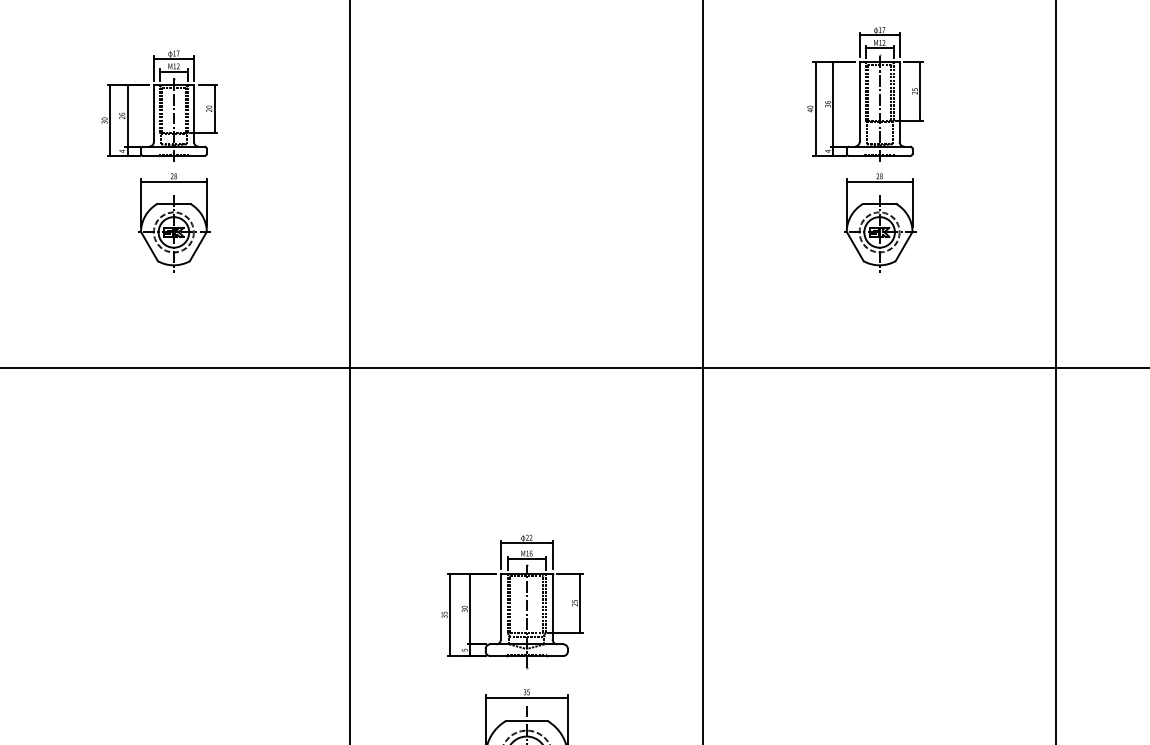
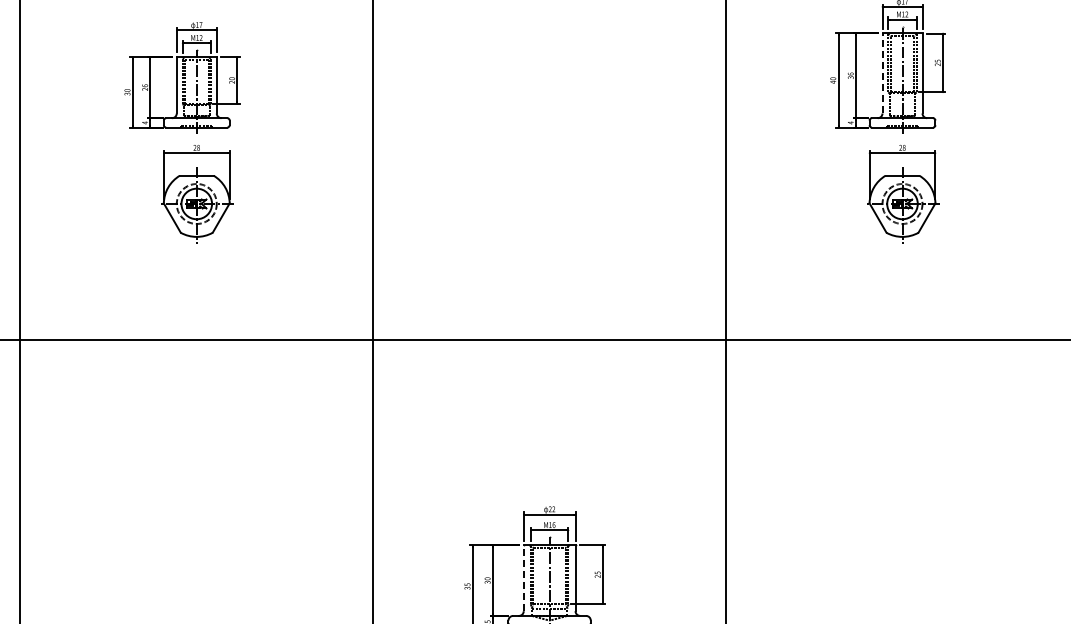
line: (859, 101) -> (882, 73), solid -> dashed
line: (500, 606) -> (523, 578), solid -> dashed

